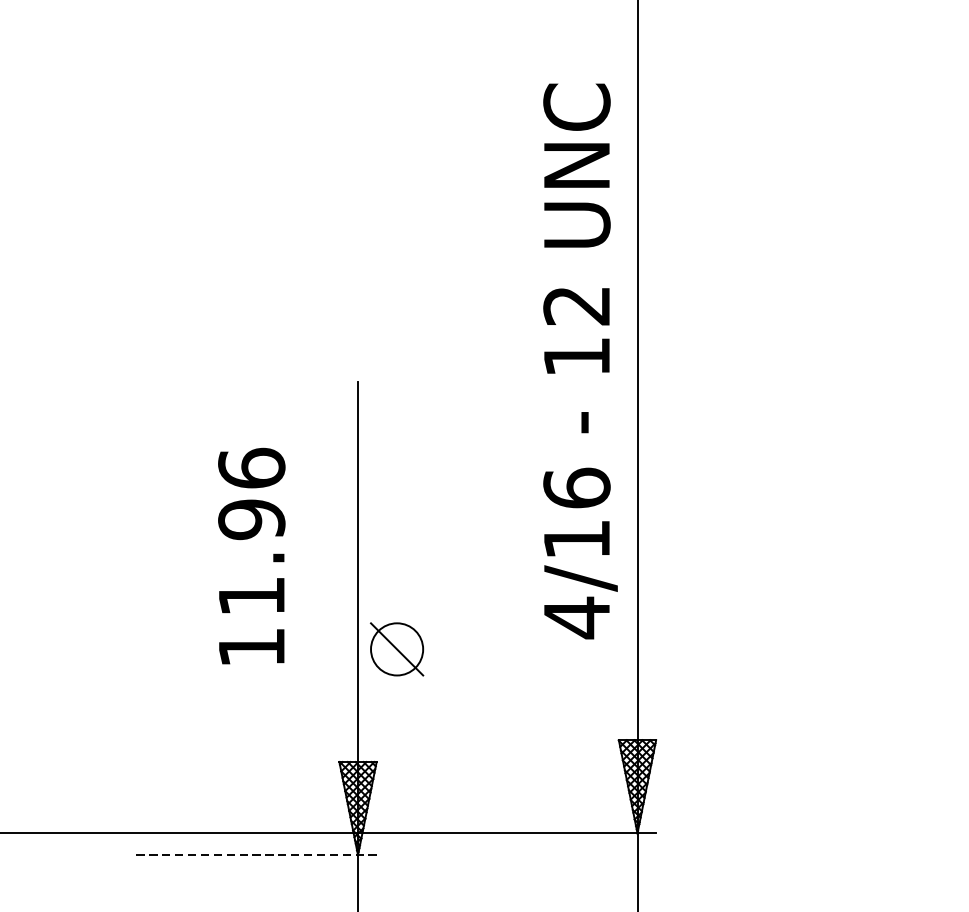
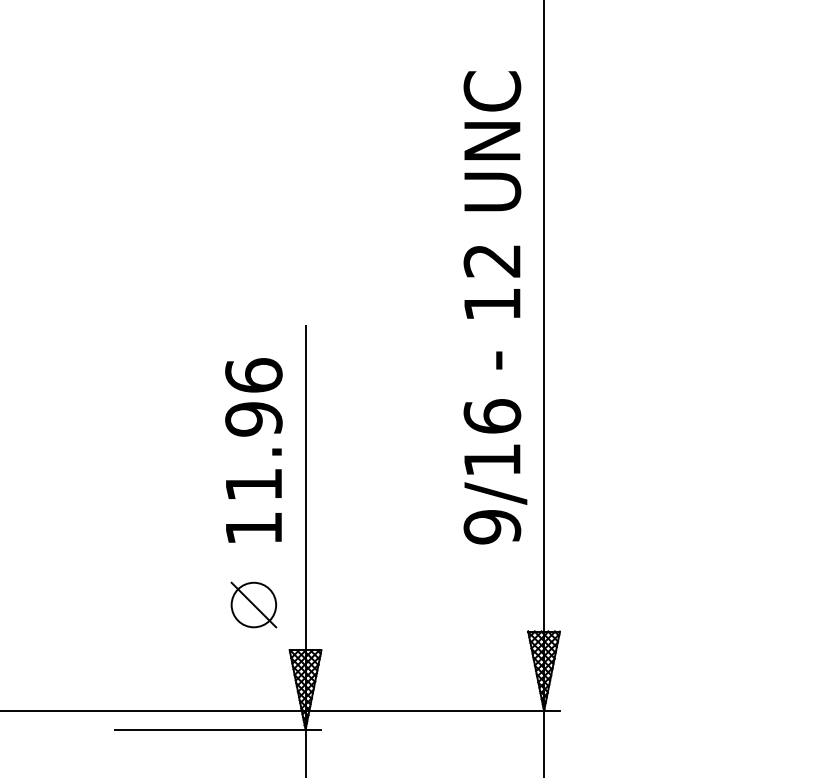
text: (251, 556) -> (253, 450), moved
text: (577, 618) -> (492, 527), 4/16 -> 9/16
part: (396, 648) -> (253, 604), moved
line: (254, 854) -> (217, 729), dashed -> solid

